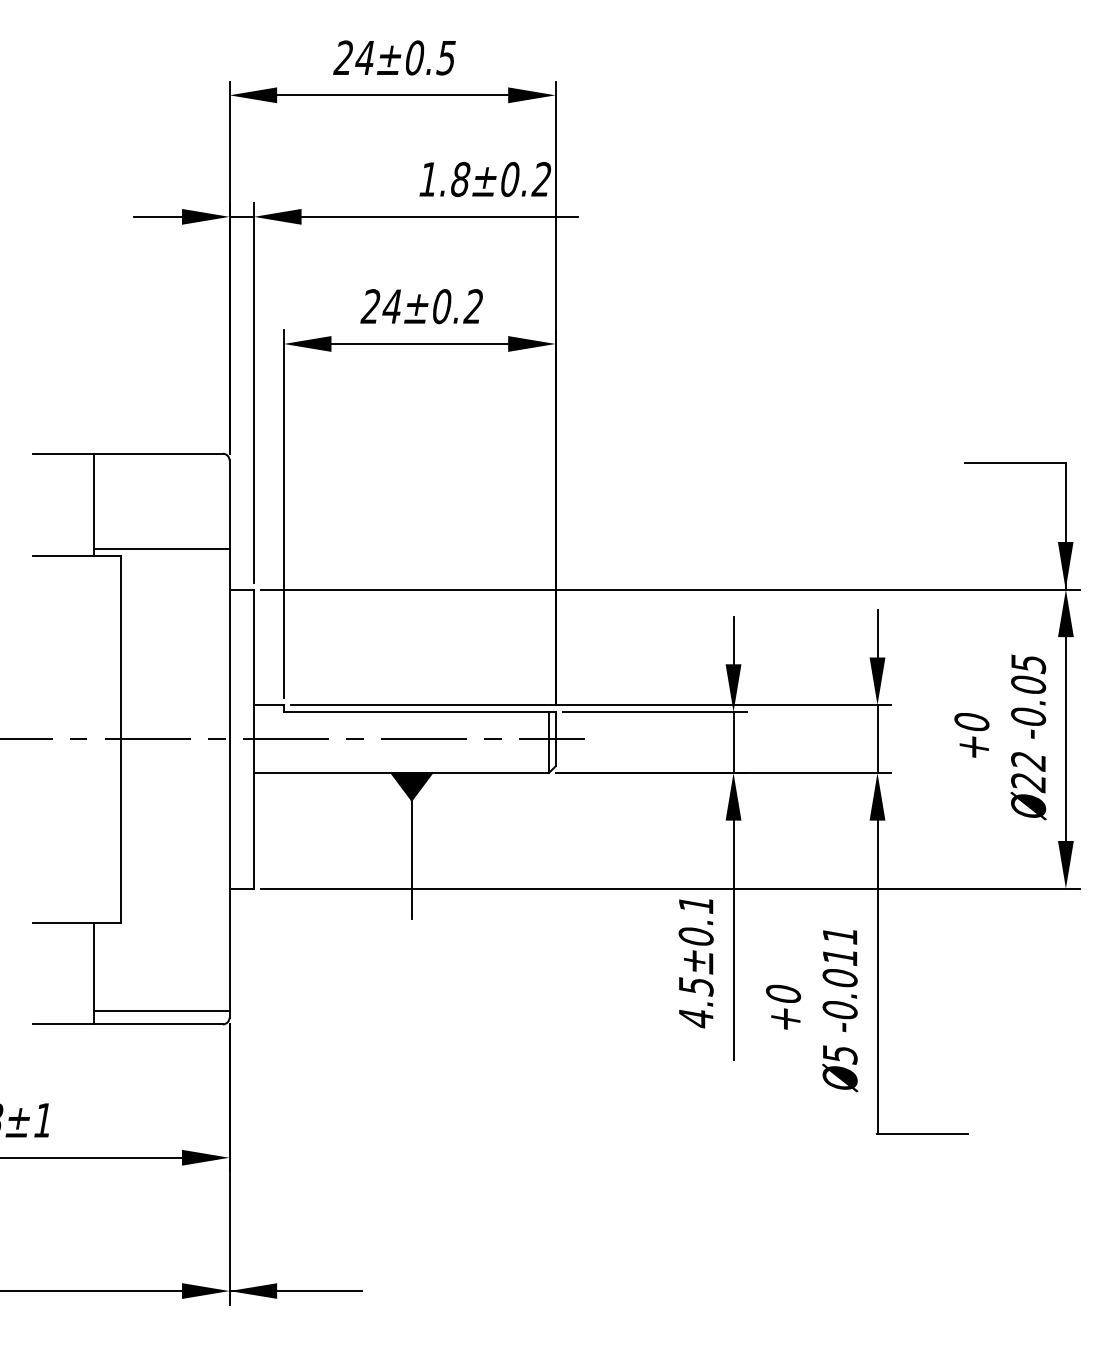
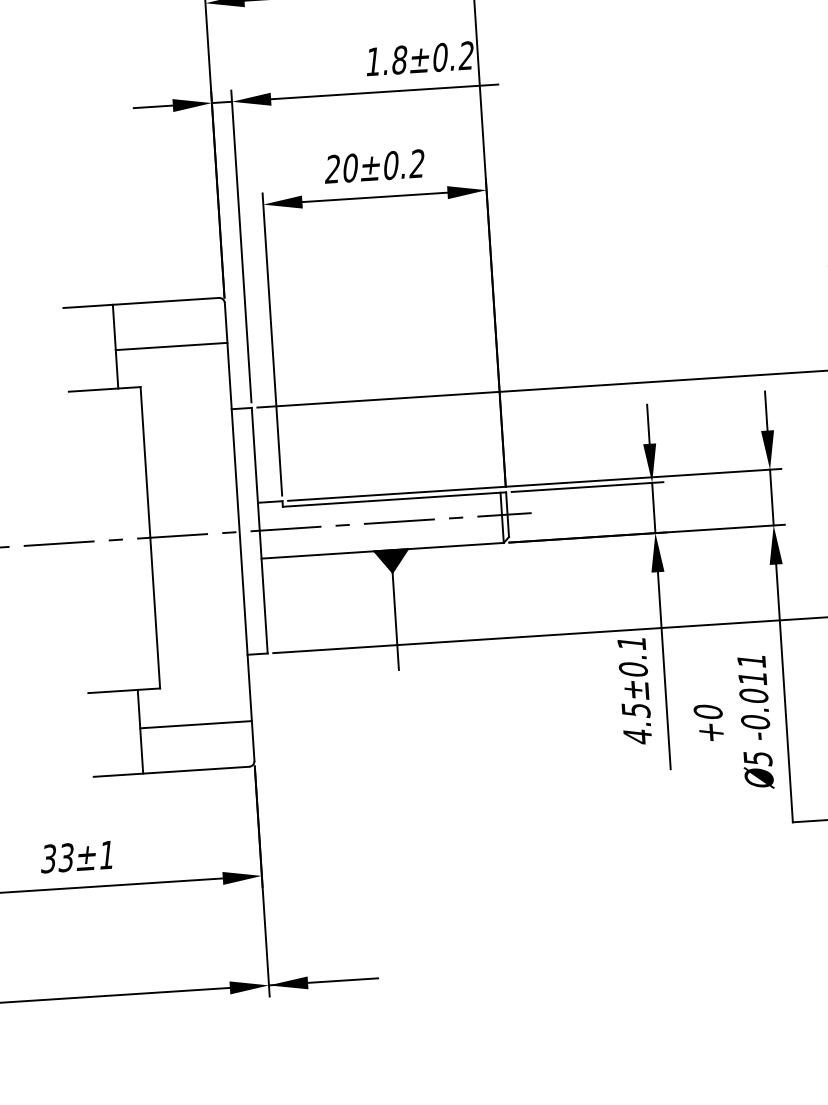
text: (391, 306) -> (349, 168), 24±0.2 -> 20±0.2
line: (161, 548) -> (171, 346), moved
line: (161, 1011) -> (195, 724), moved

